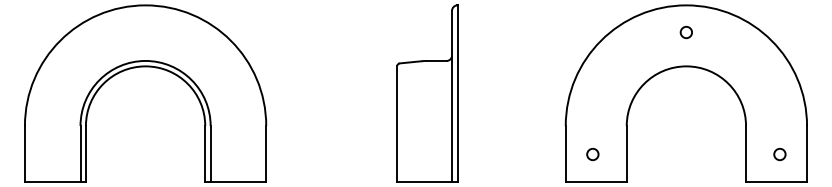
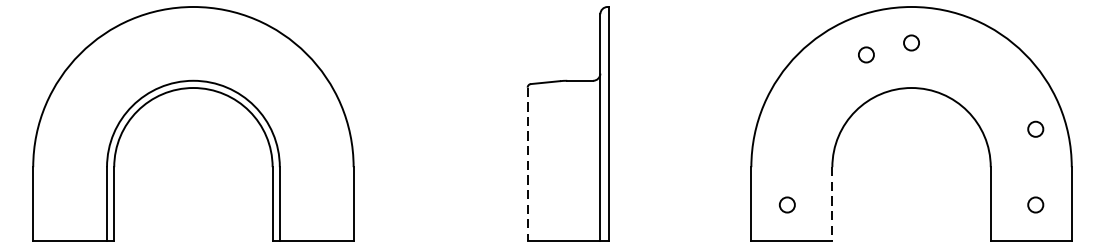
circle: (651, 41) -> (865, 54), added
circle: (779, 97) -> (1035, 129), added
line: (397, 123) -> (527, 163), solid -> dashed
line: (626, 153) -> (832, 203), solid -> dashed

